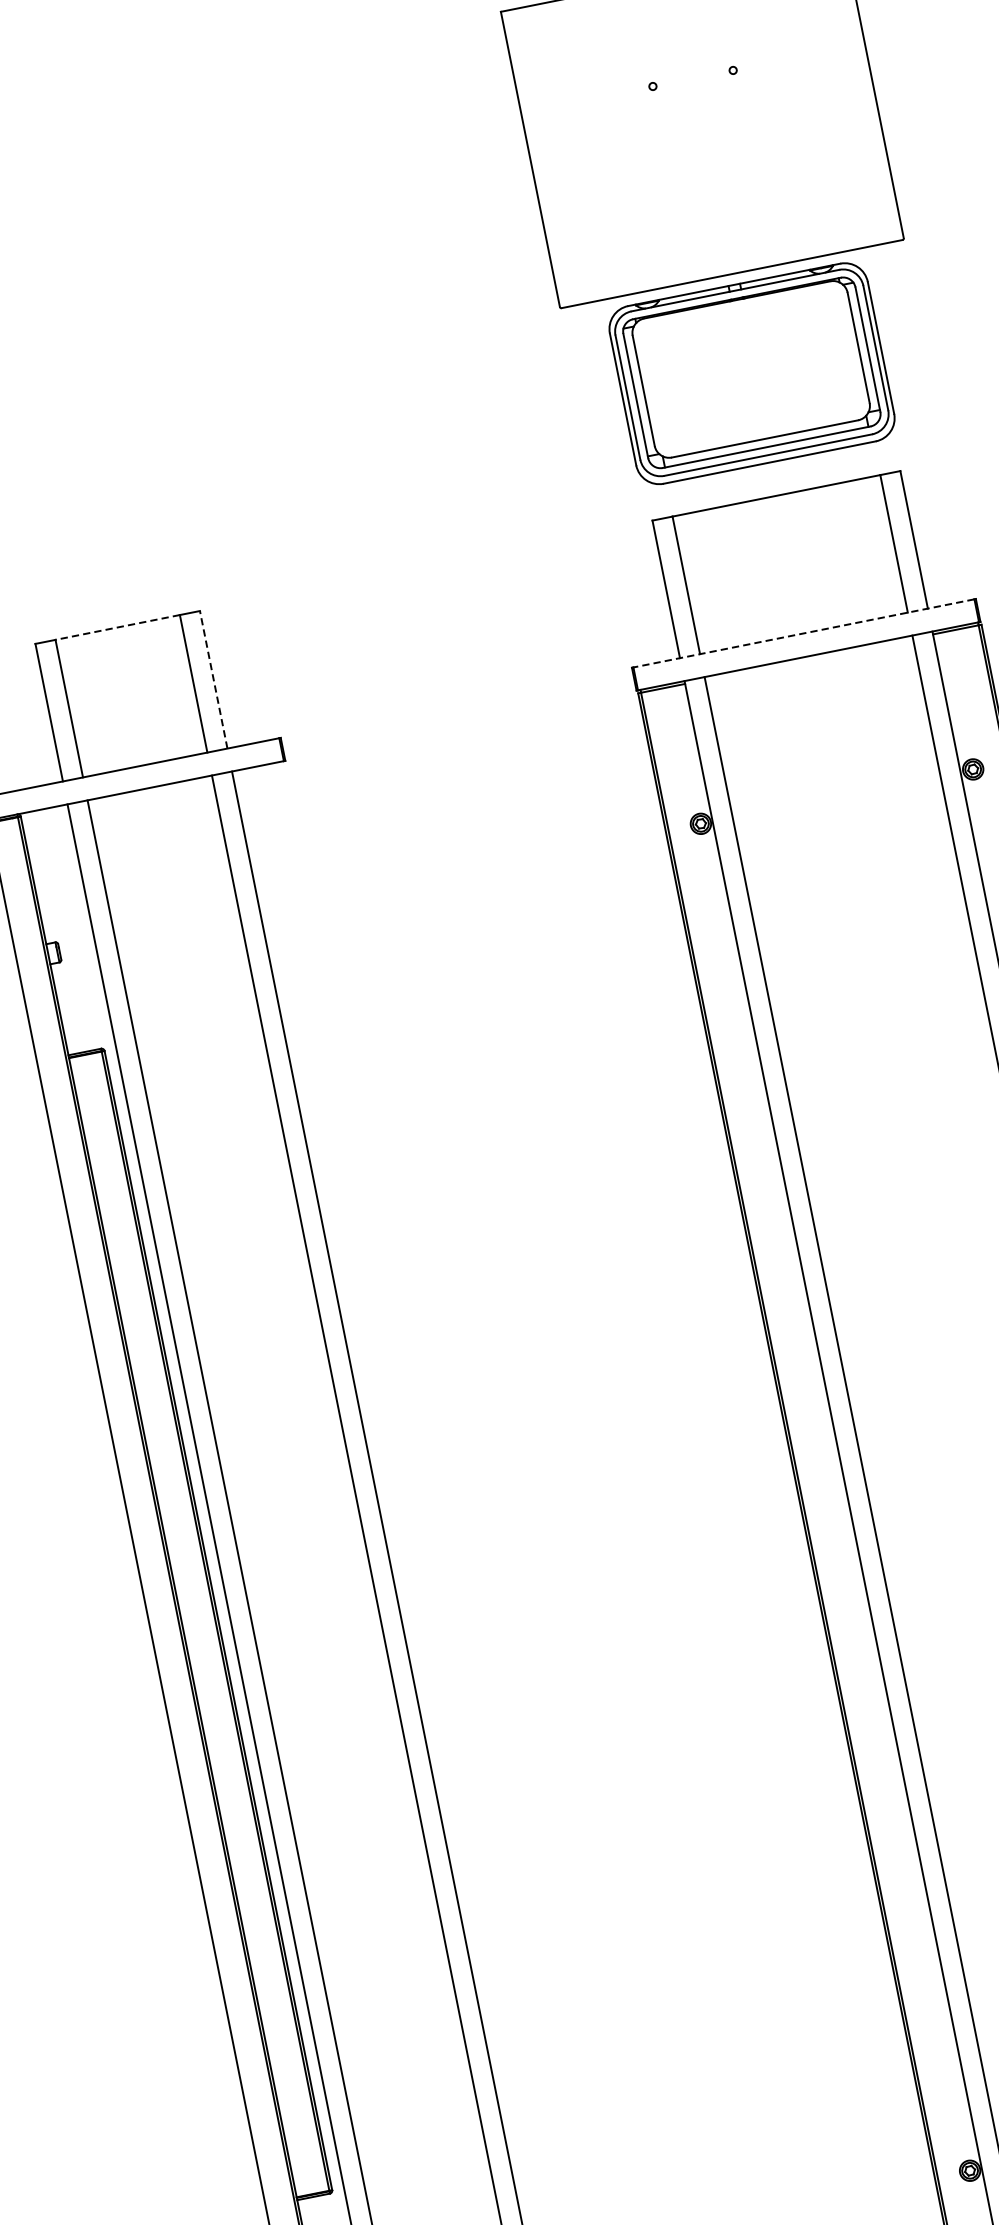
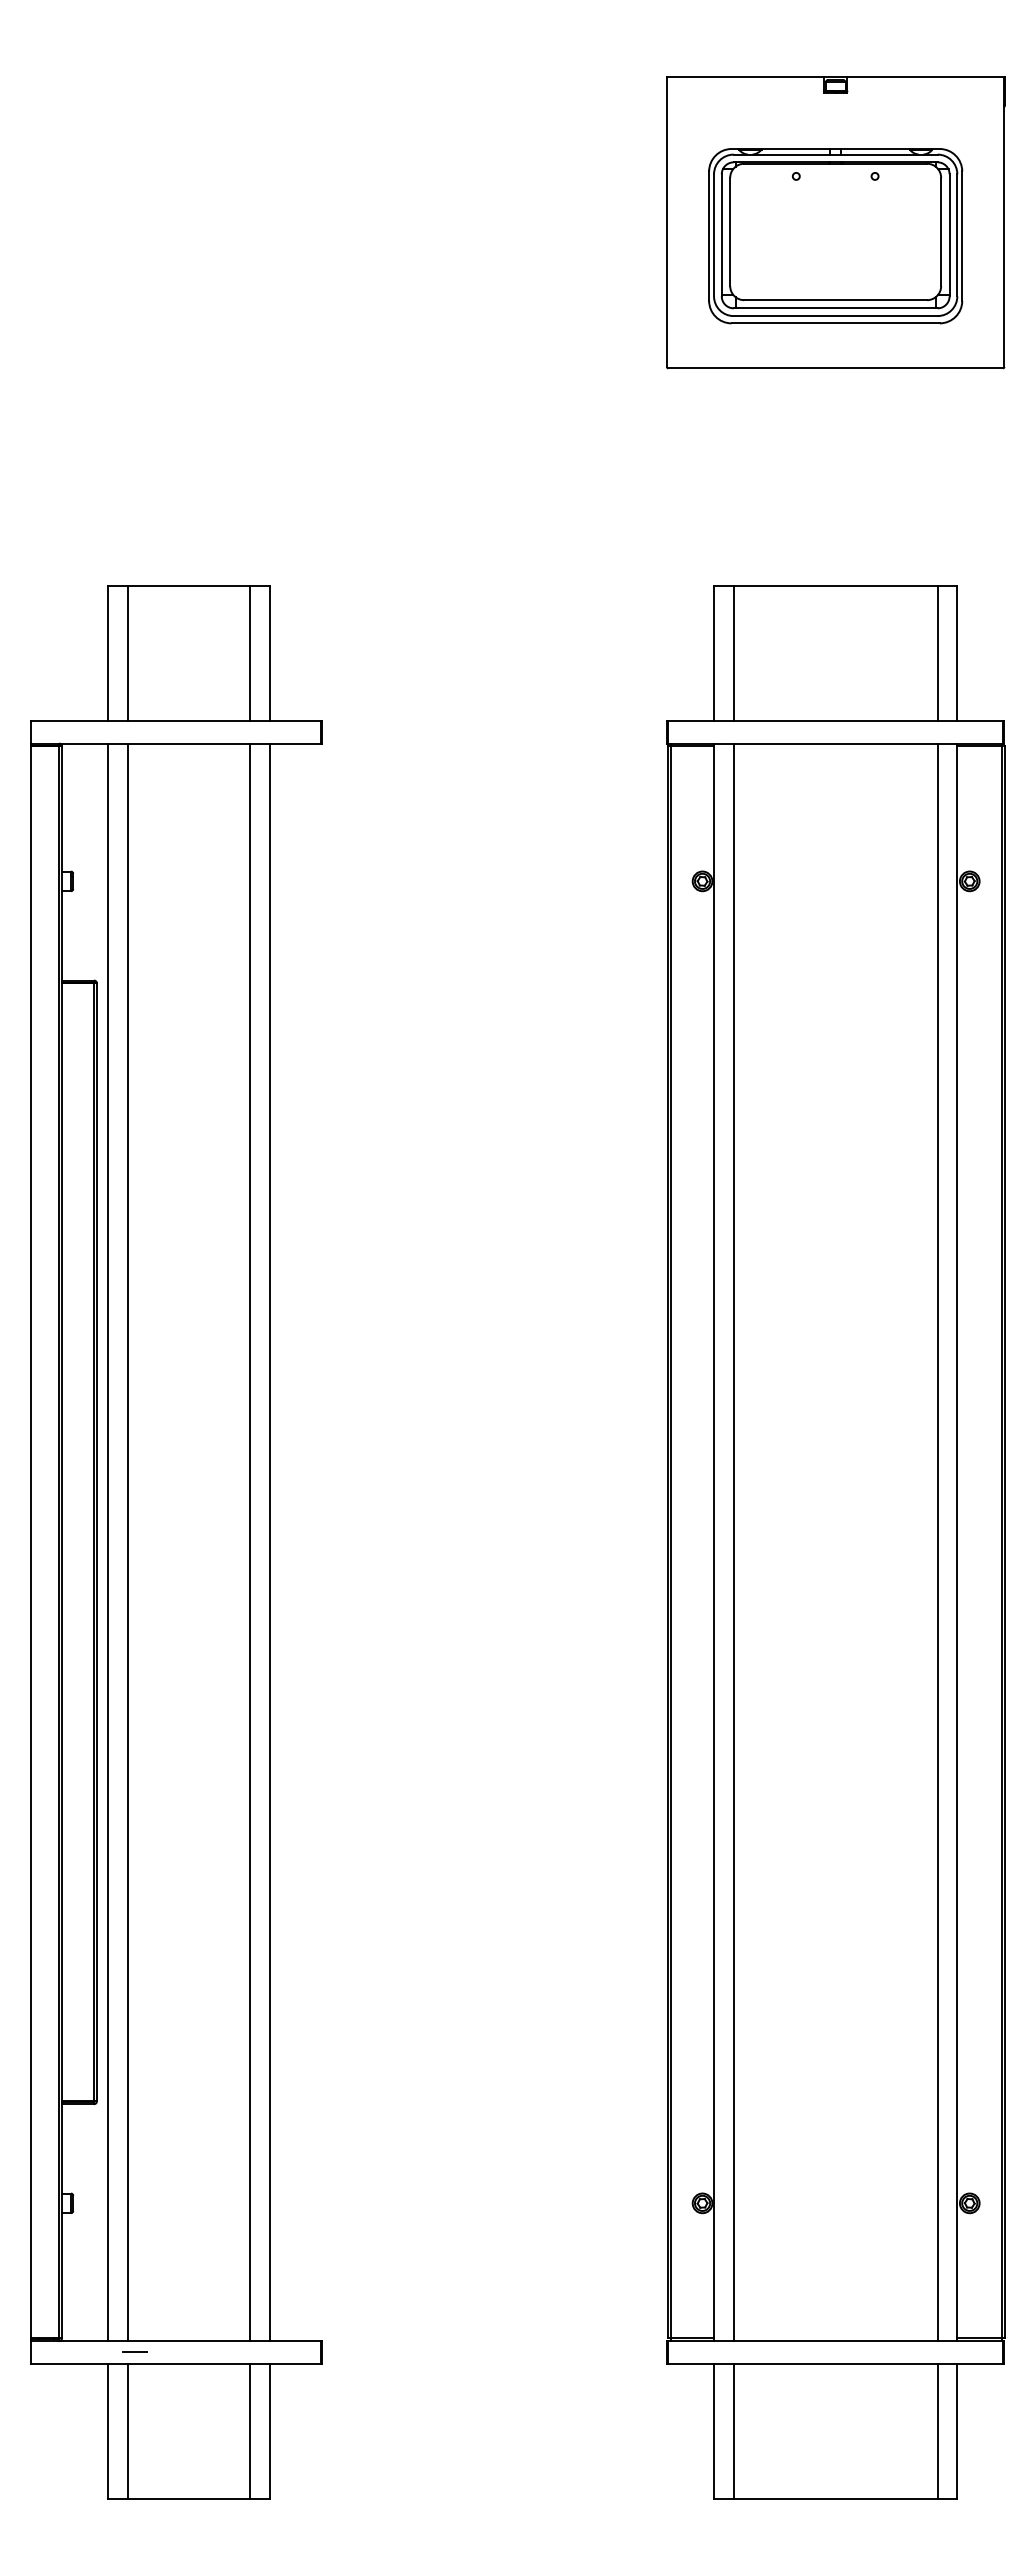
part: (751, 374) -> (835, 236), moved
line: (117, 628) -> (188, 586), dashed -> solid
line: (803, 633) -> (835, 721), dashed -> solid
line: (213, 679) -> (269, 653), dashed -> solid

